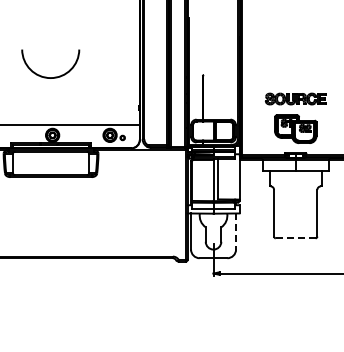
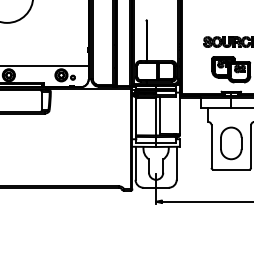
part: (295, 209) -> (231, 143), added
line: (236, 232) -> (177, 164), dashed -> solid
line: (295, 238) -> (231, 169), dashed -> solid

